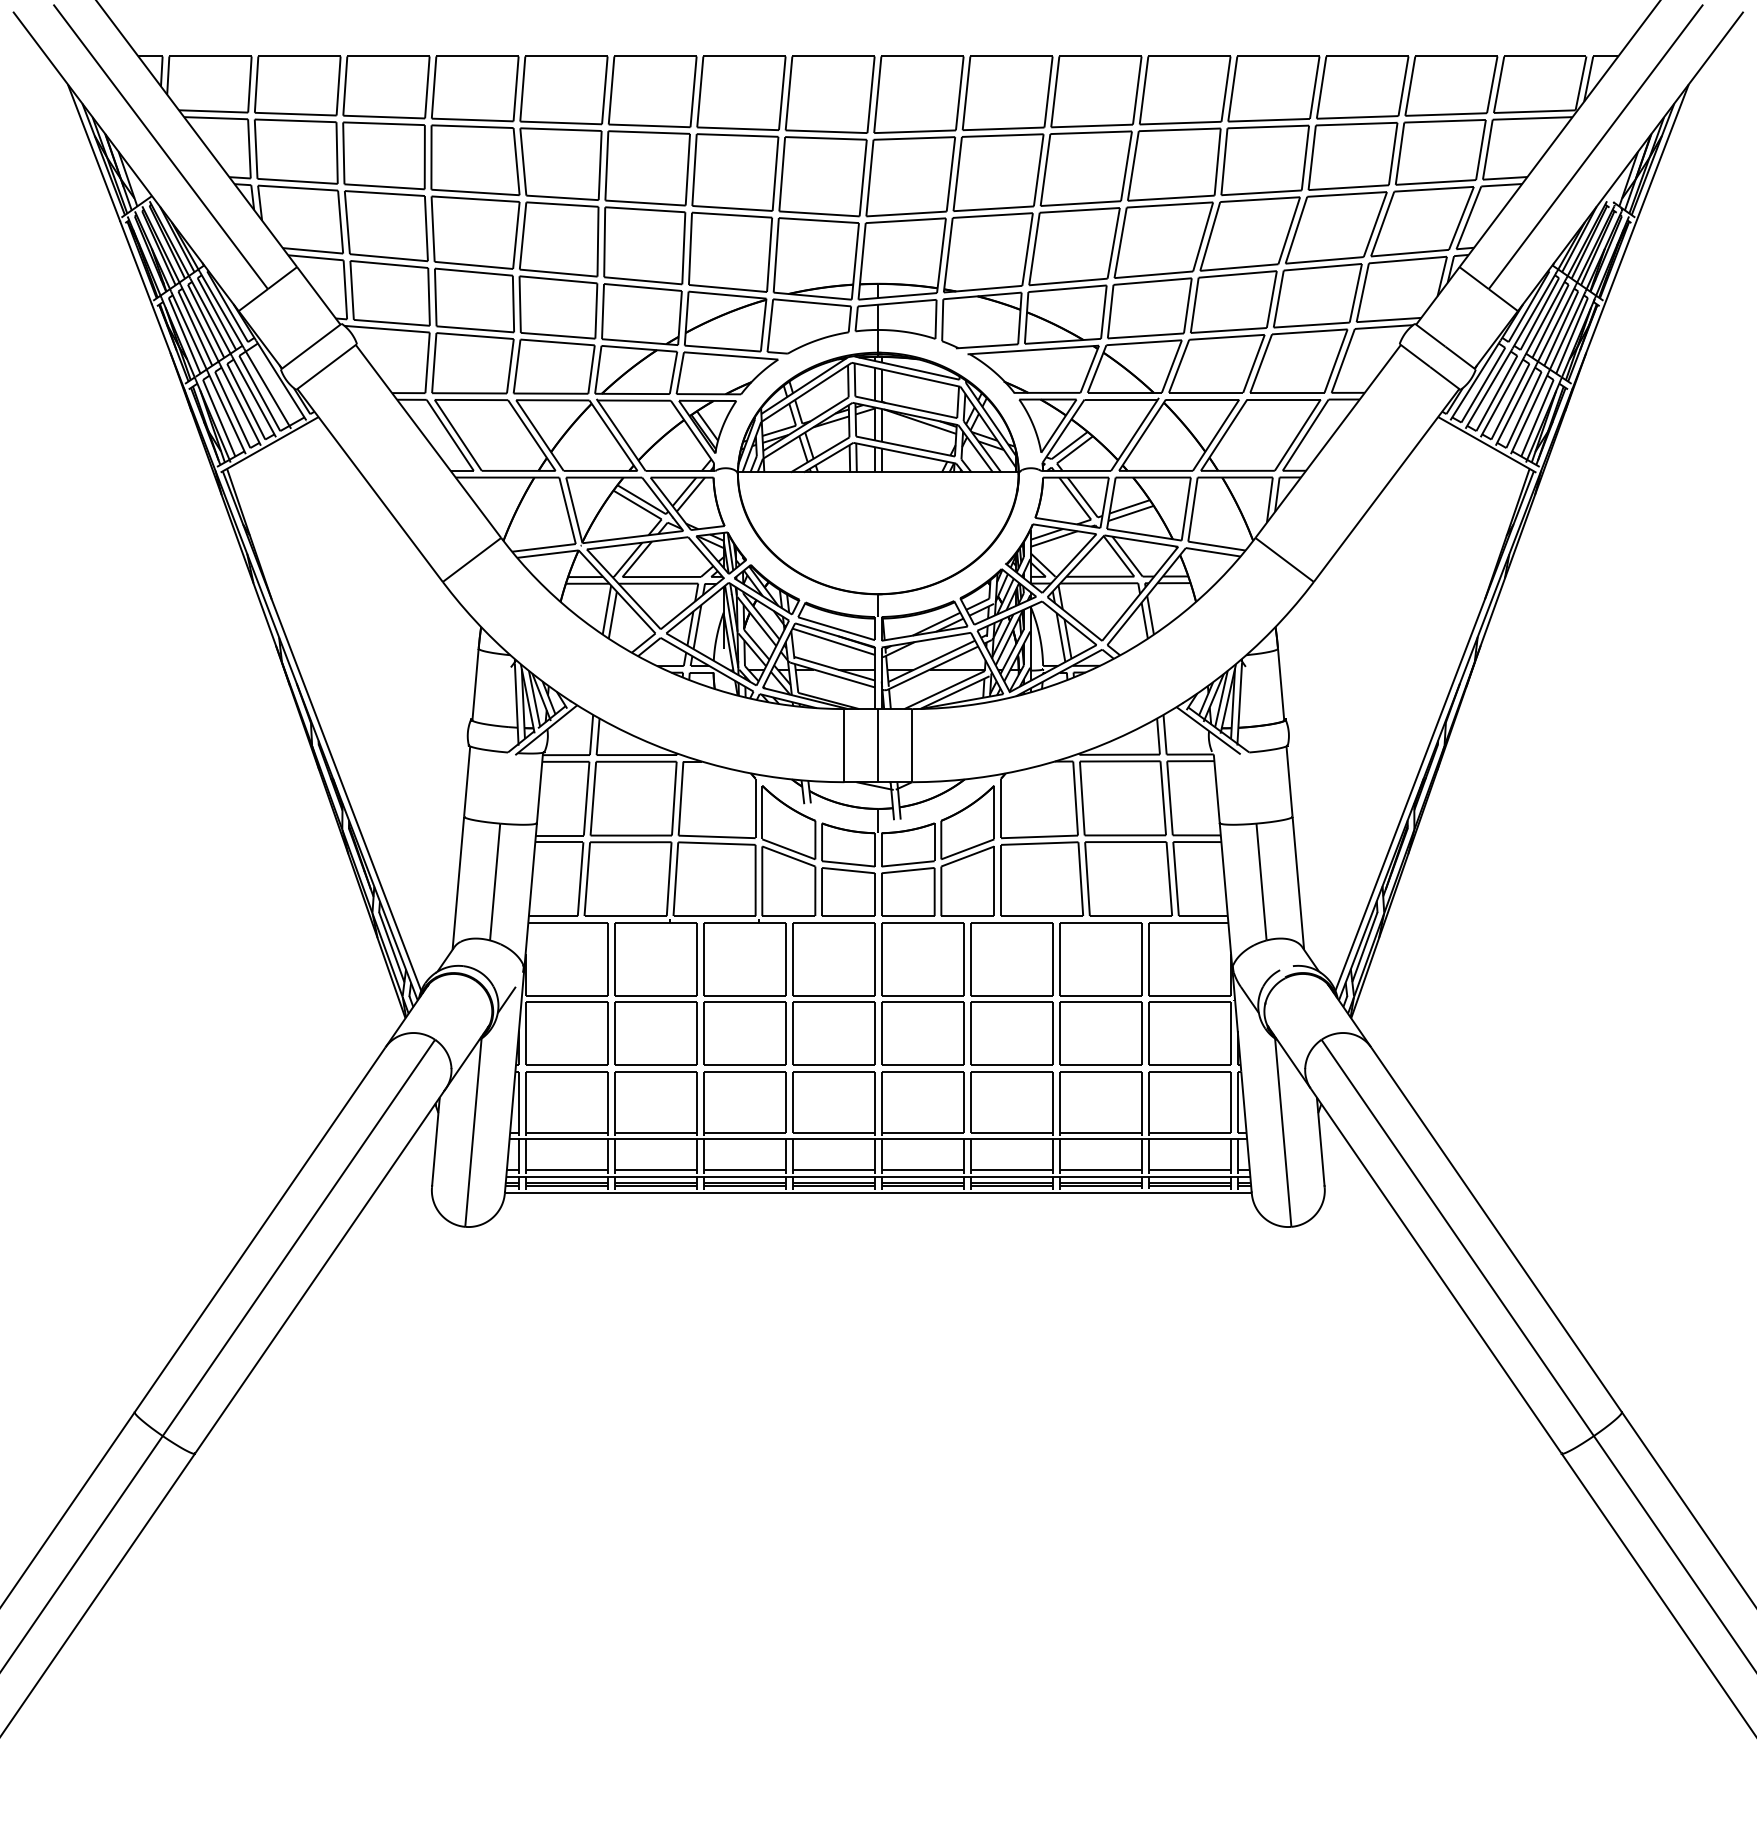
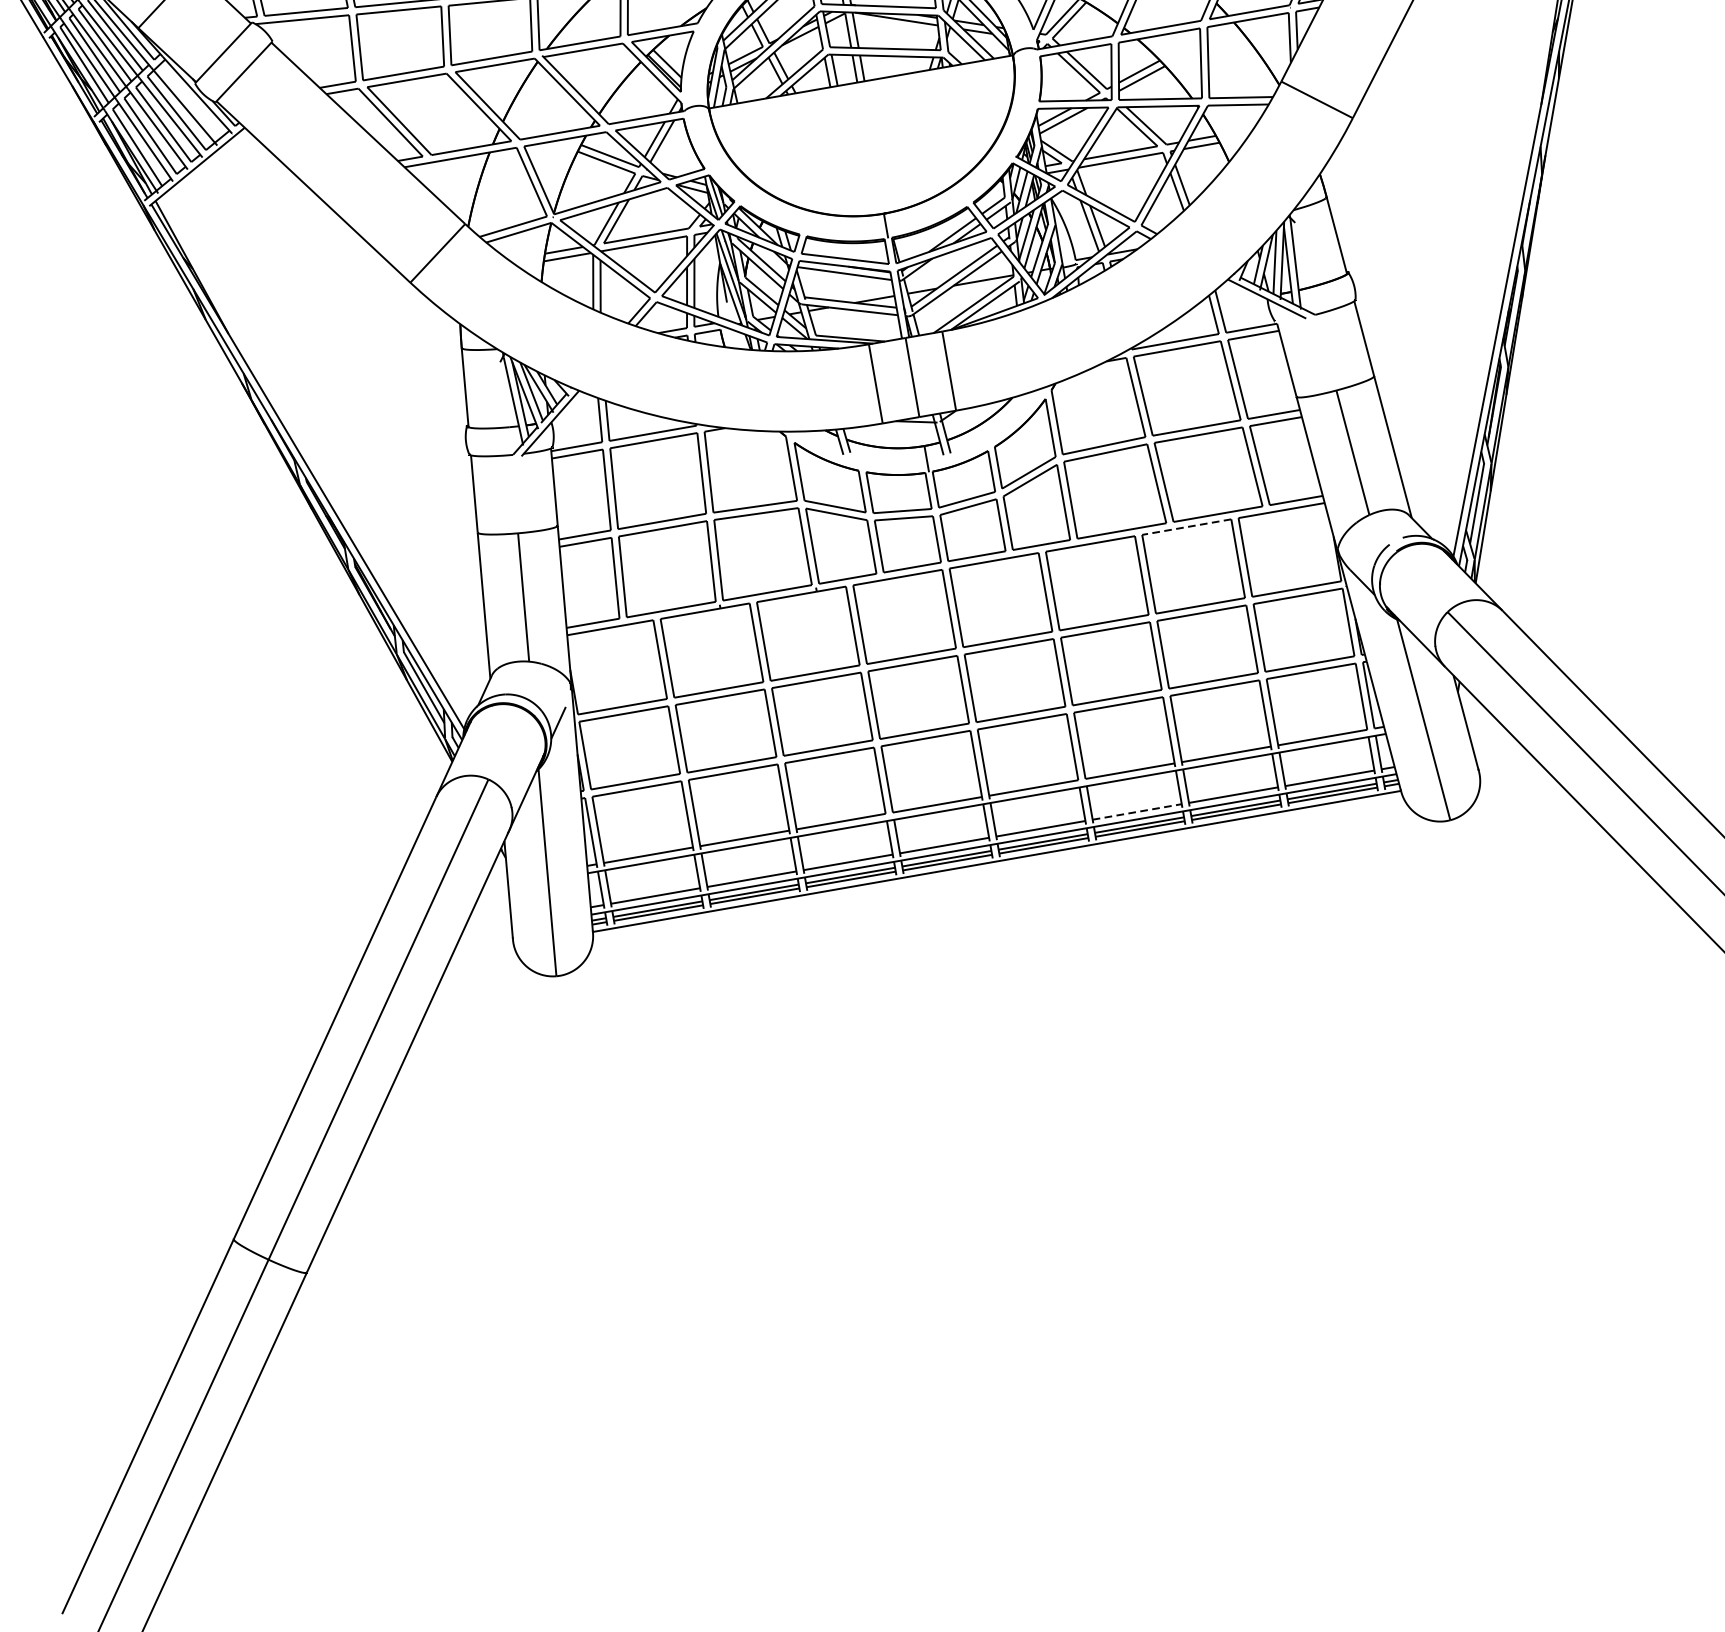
line: (1100, 922) -> (1186, 526), solid -> dashed
line: (1012, 1170) -> (1137, 811), solid -> dashed

